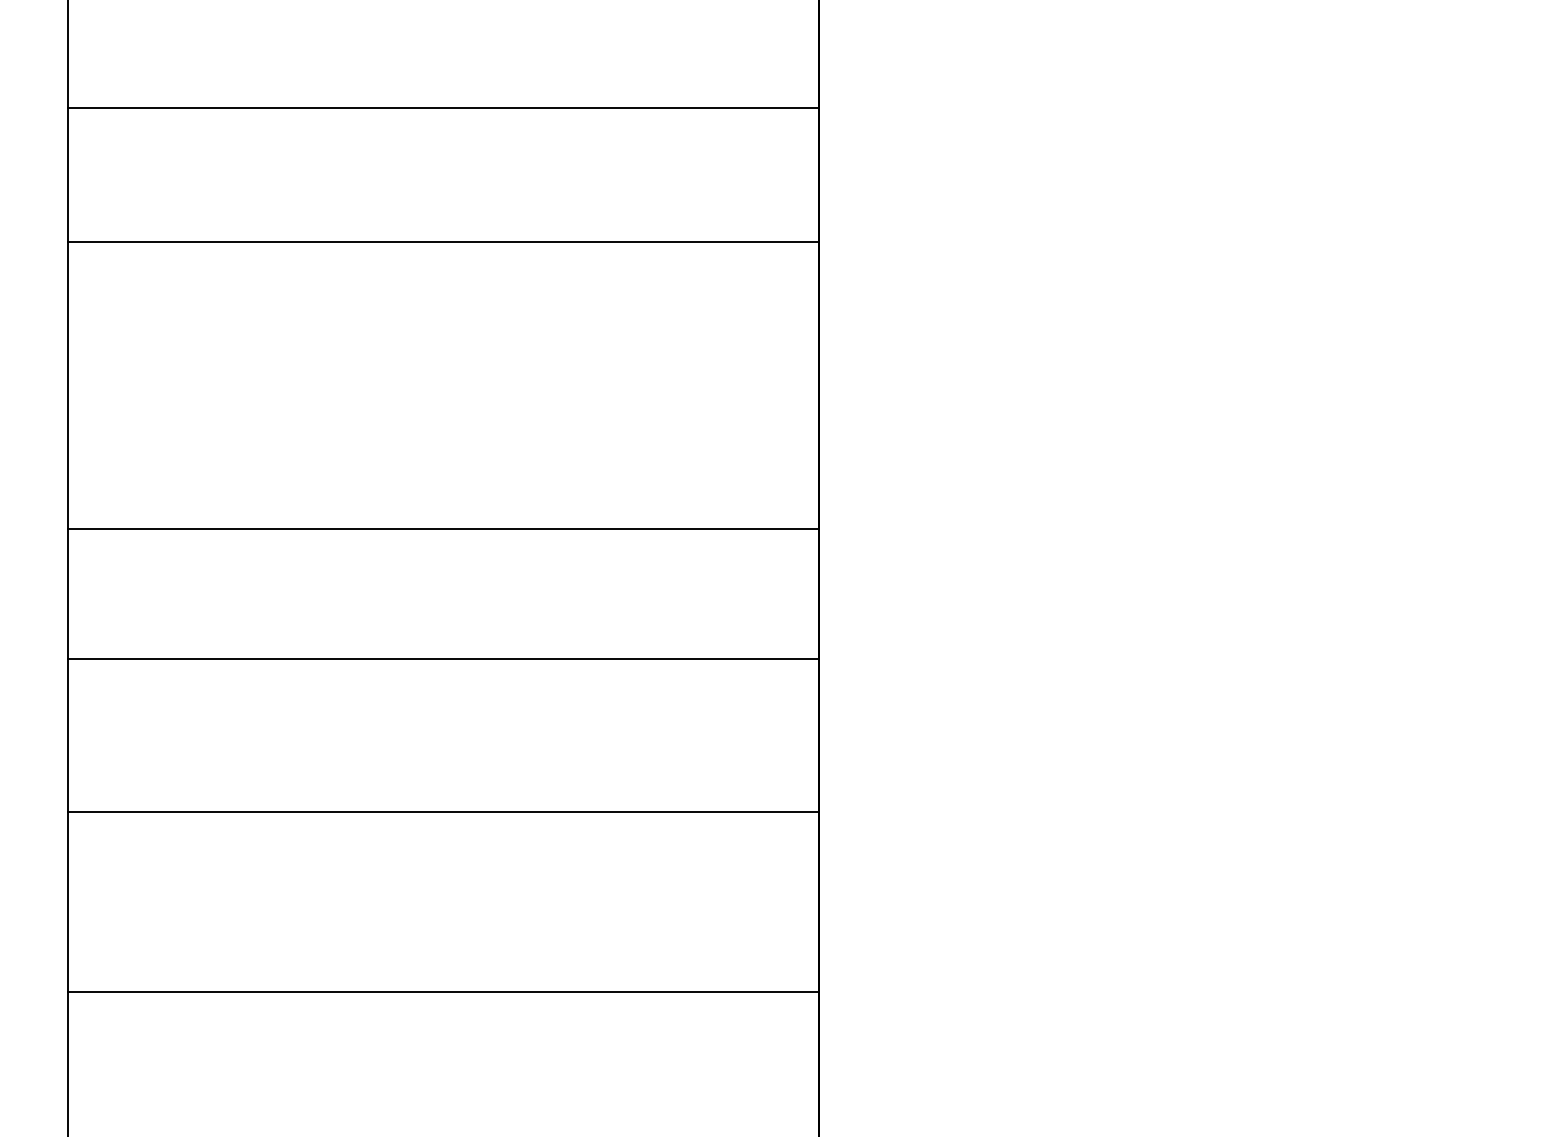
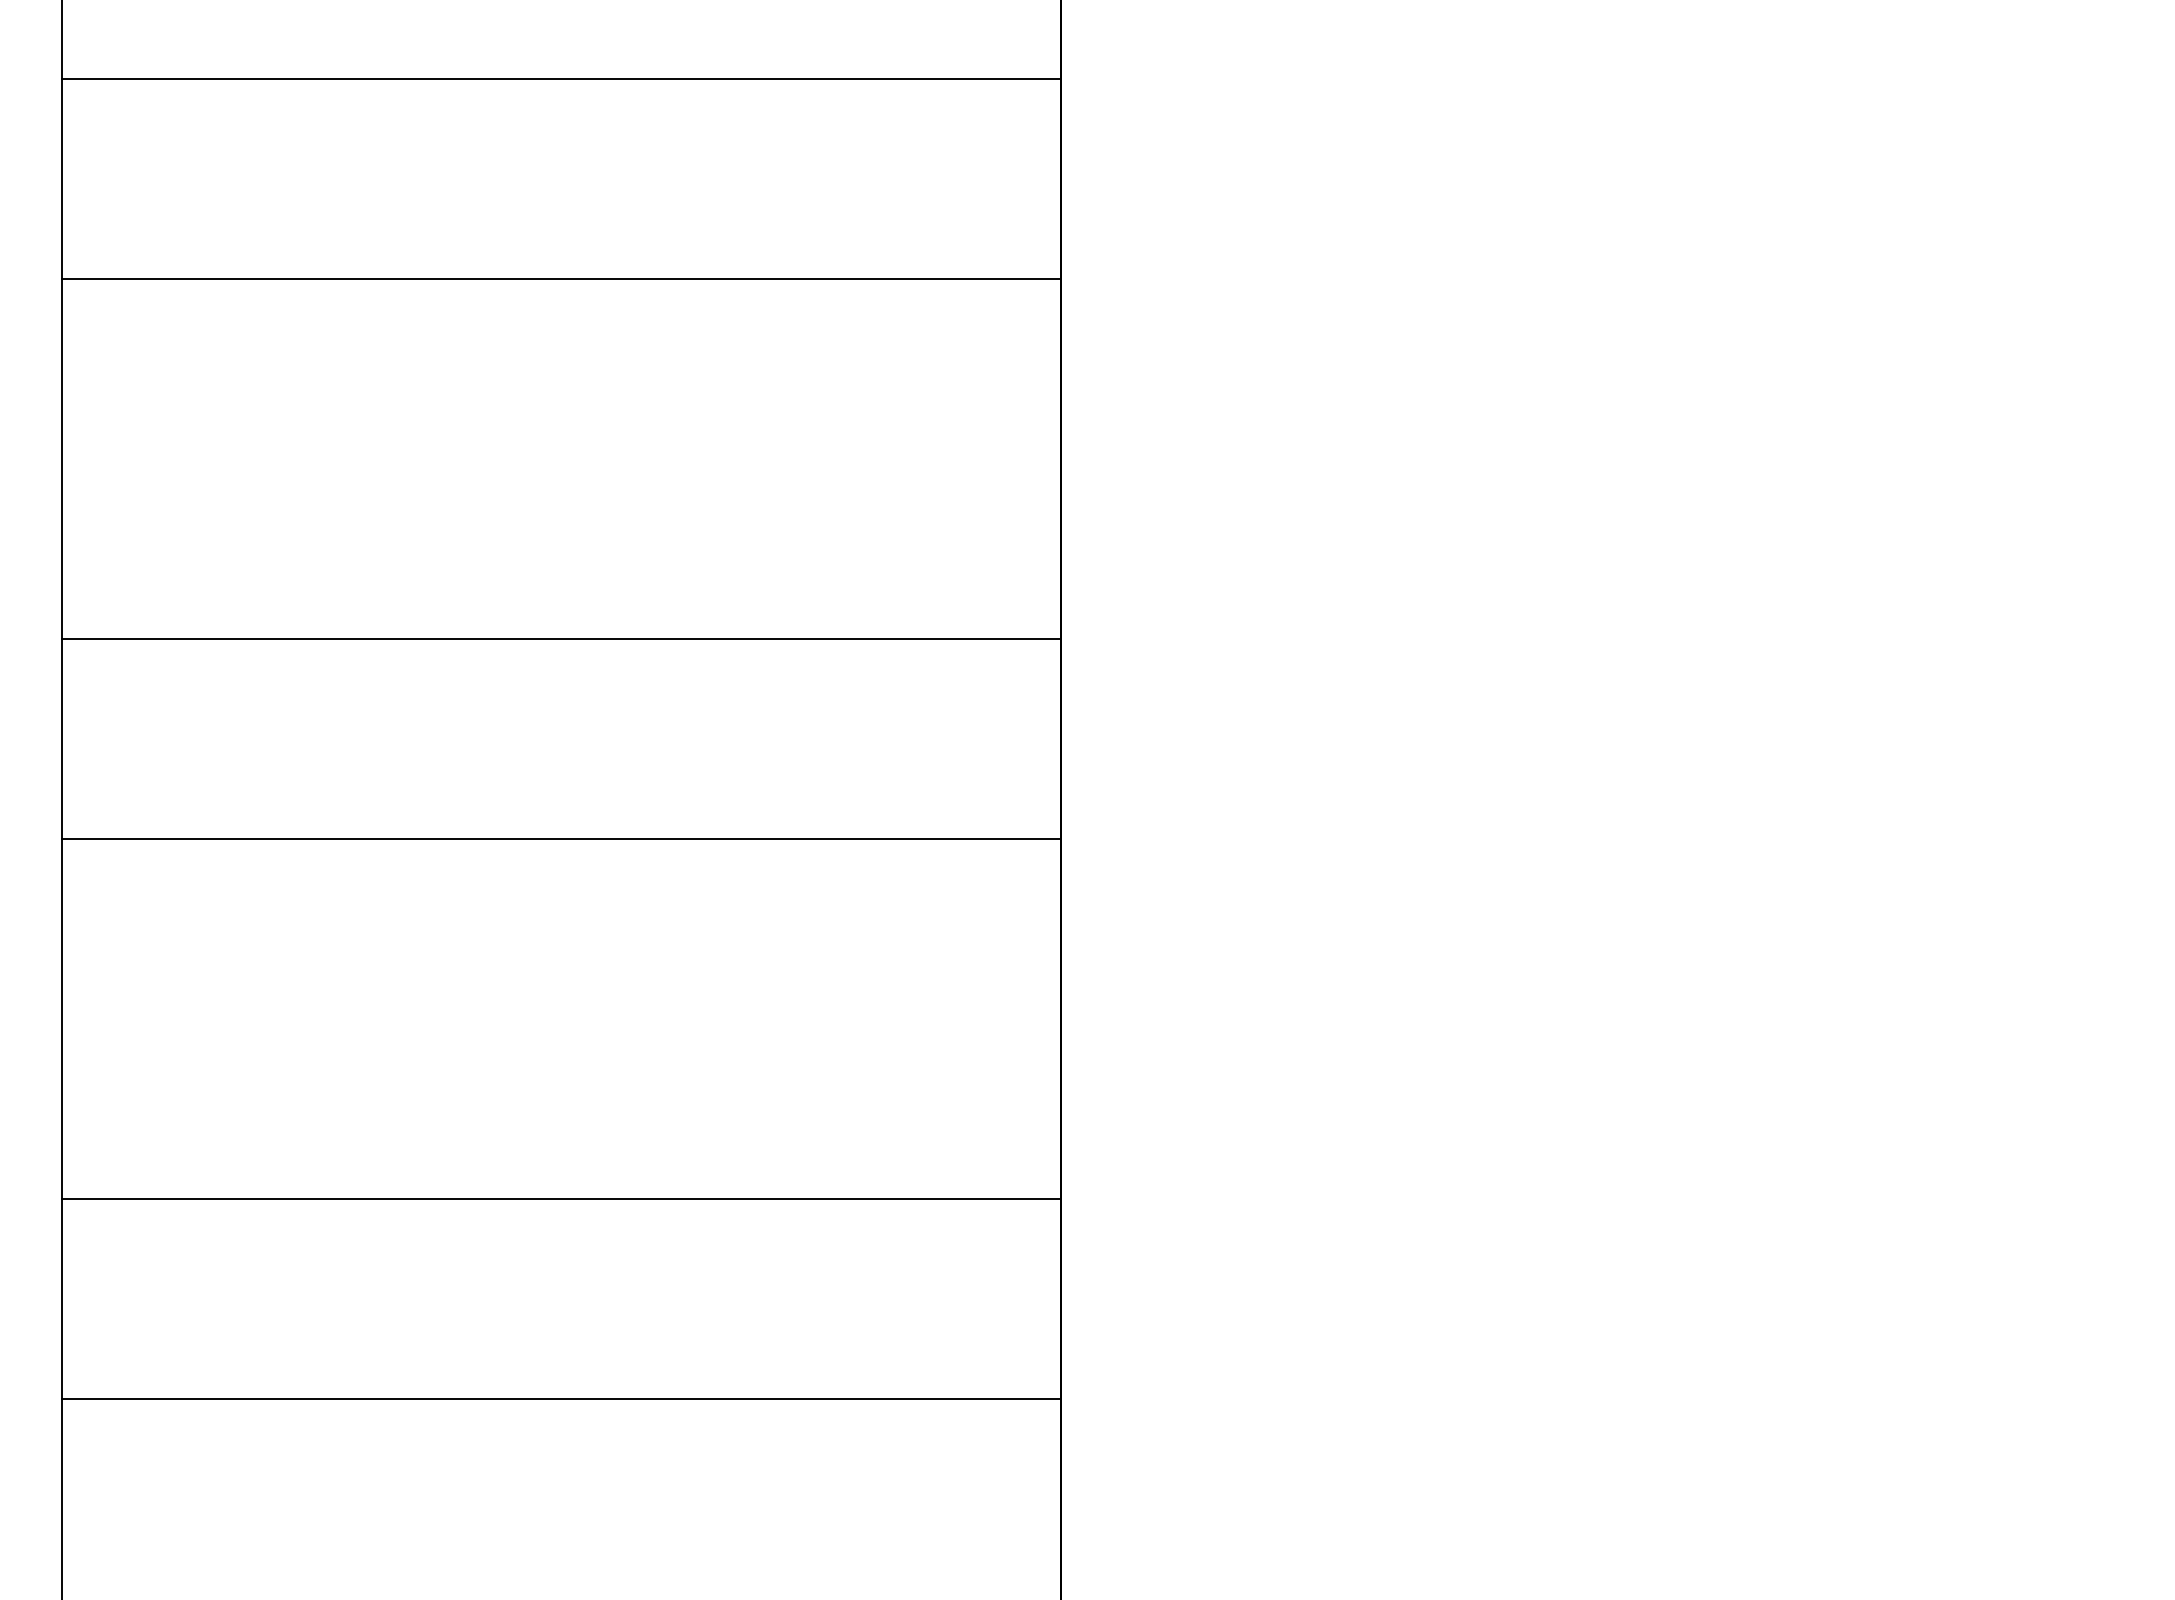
line: (443, 107) -> (561, 79), moved
line: (443, 241) -> (561, 279), moved
line: (443, 528) -> (561, 639), moved
line: (443, 659) -> (561, 839), moved
line: (443, 811) -> (561, 1198), moved
line: (443, 991) -> (561, 1398), moved

